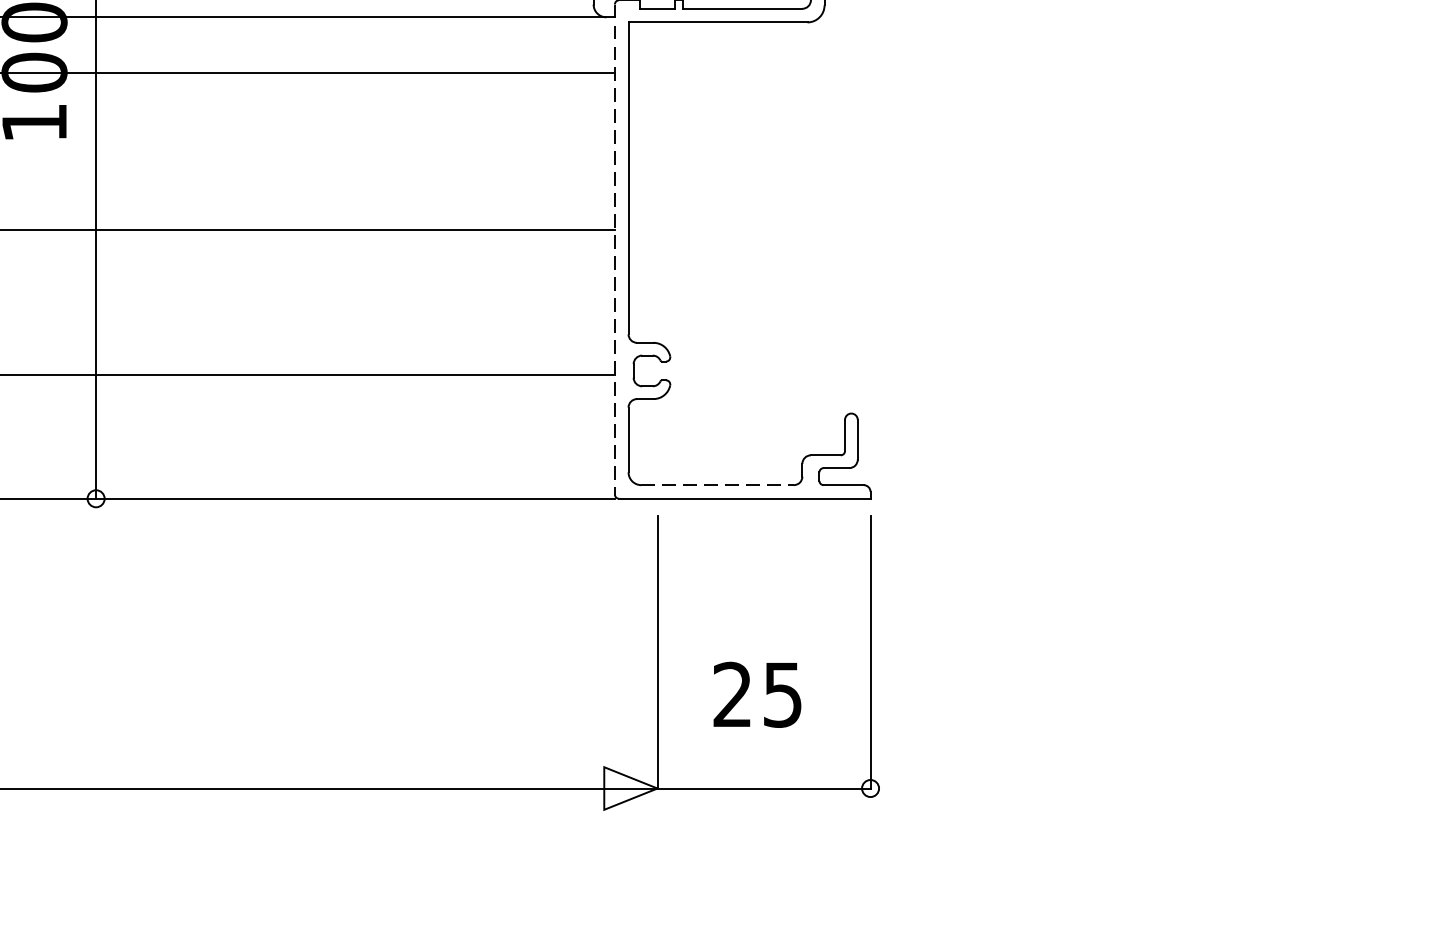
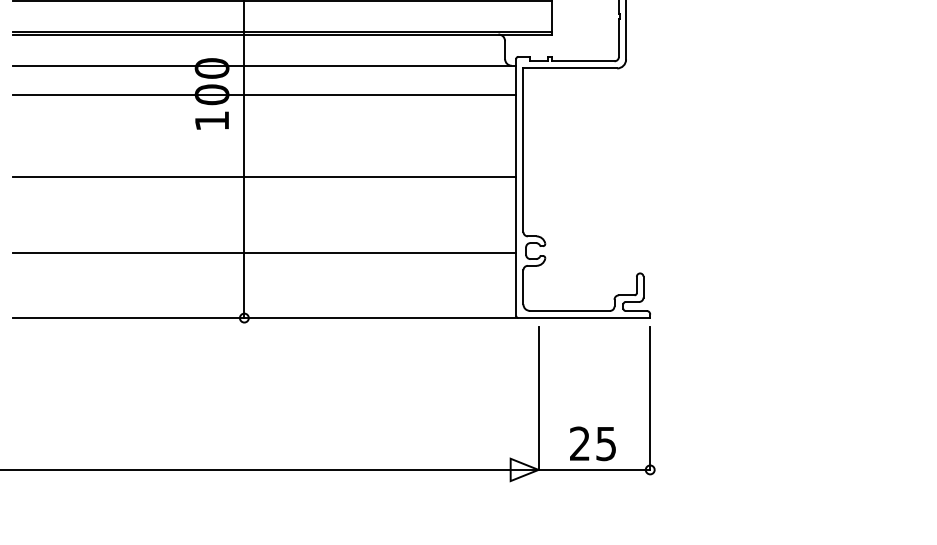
line: (615, 249) -> (516, 187), dashed -> solid
line: (718, 484) -> (570, 310), dashed -> solid
text: (756, 694) -> (592, 443), moved

